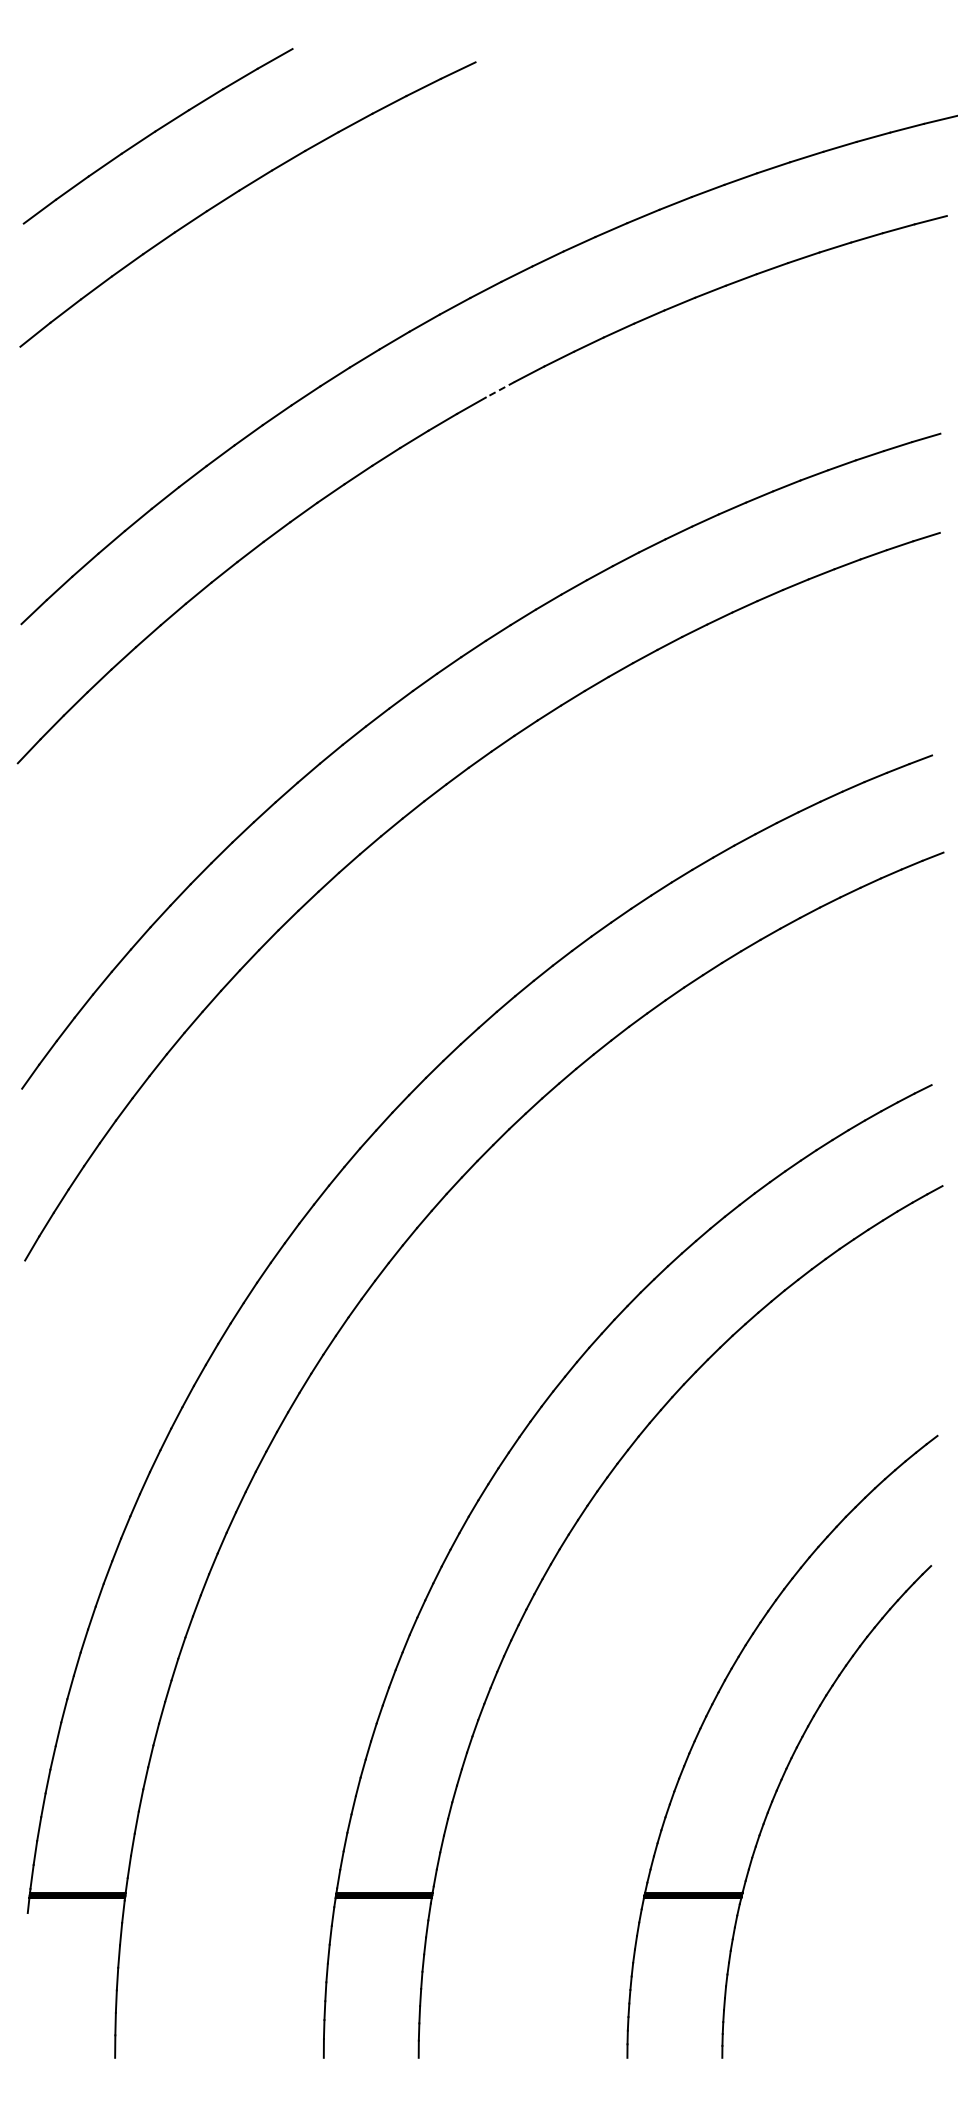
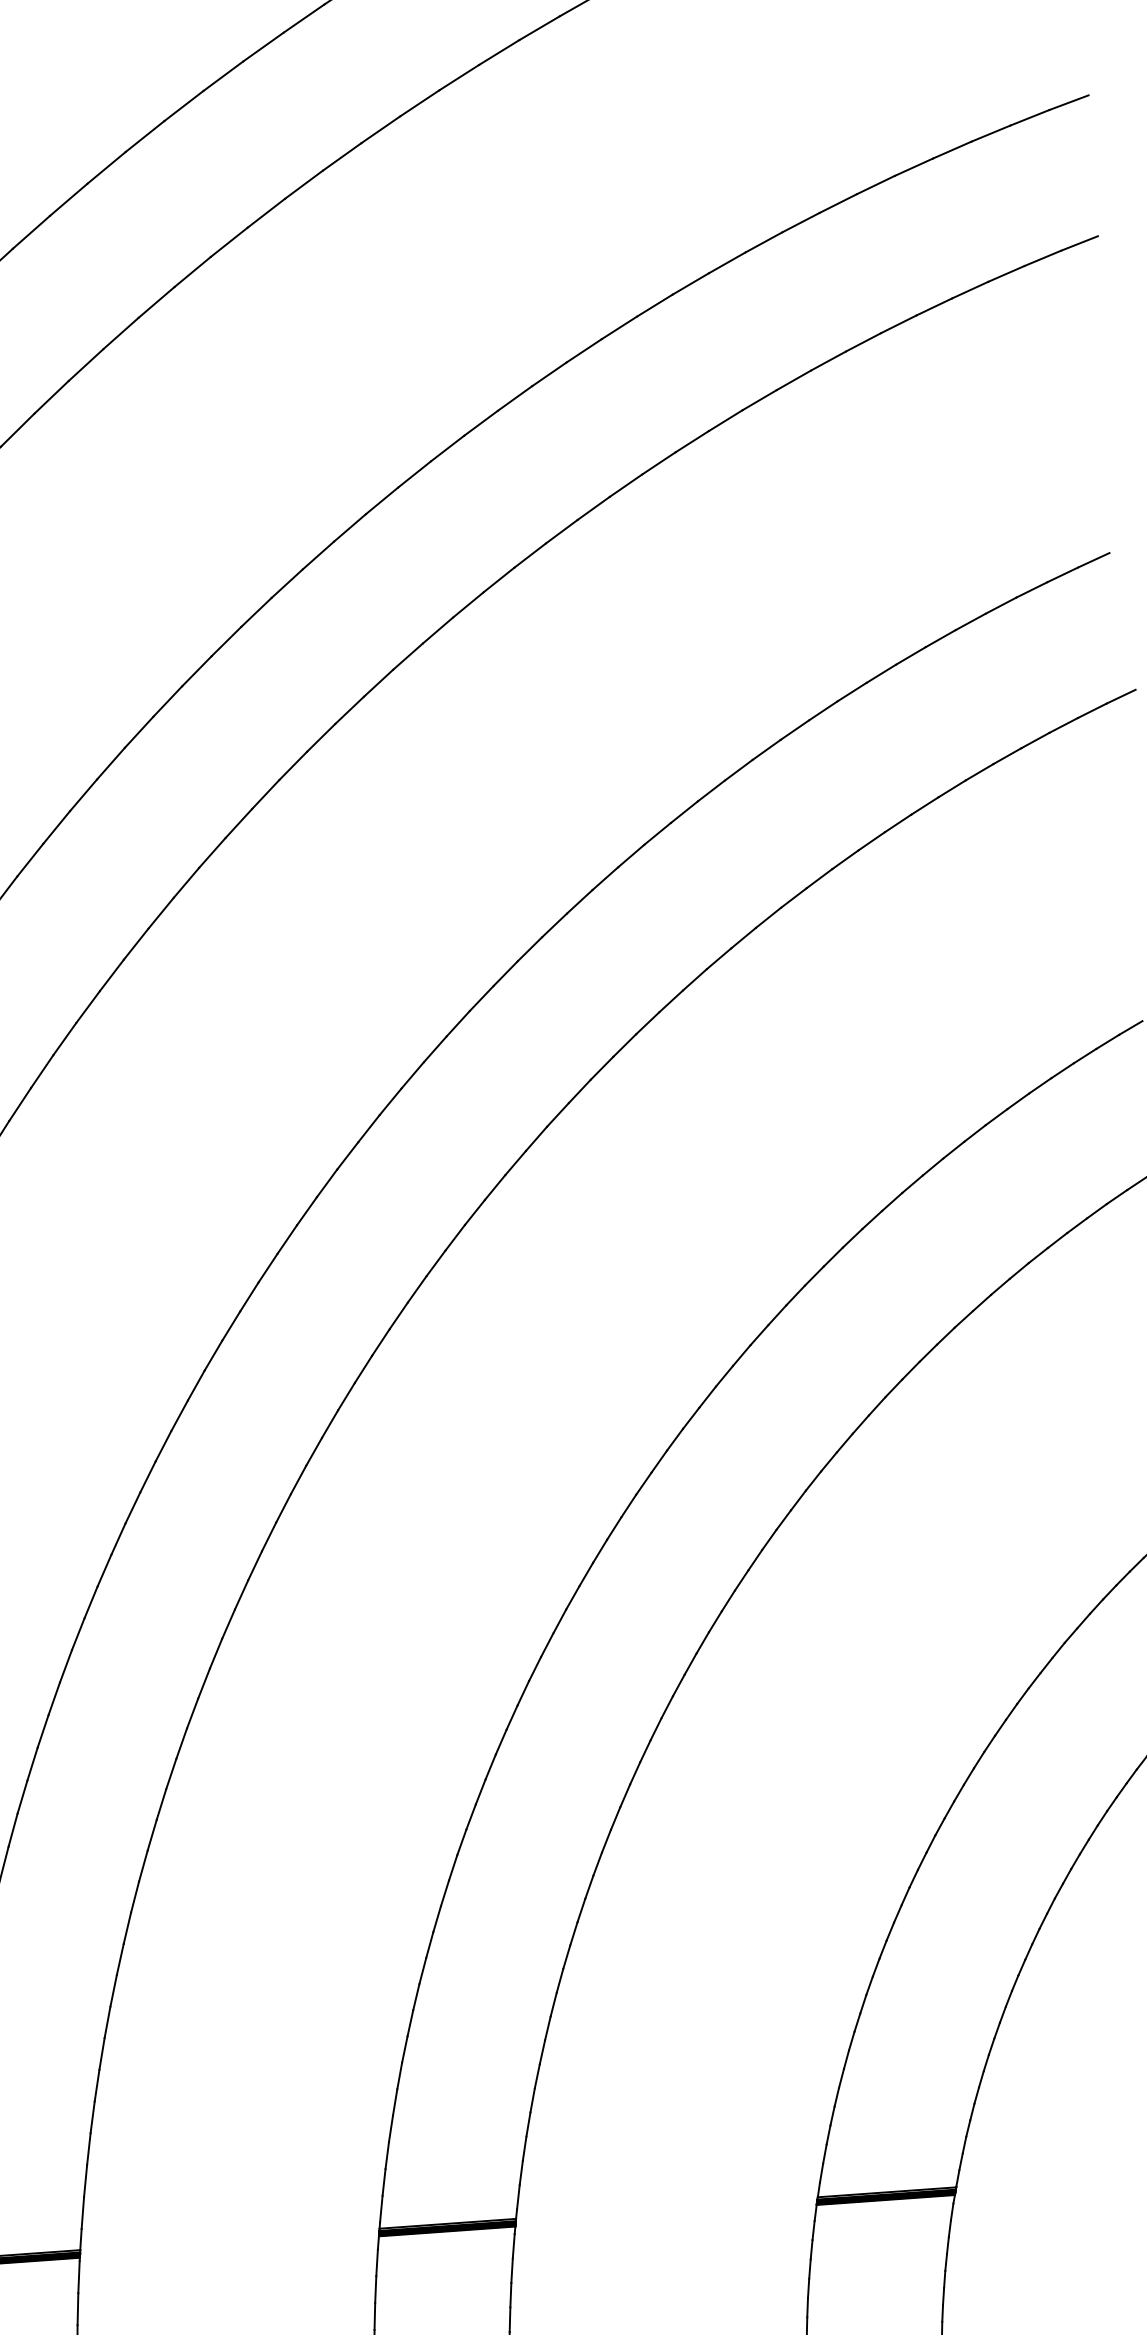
line: (500, 389) -> (459, 77), dashed -> solid

